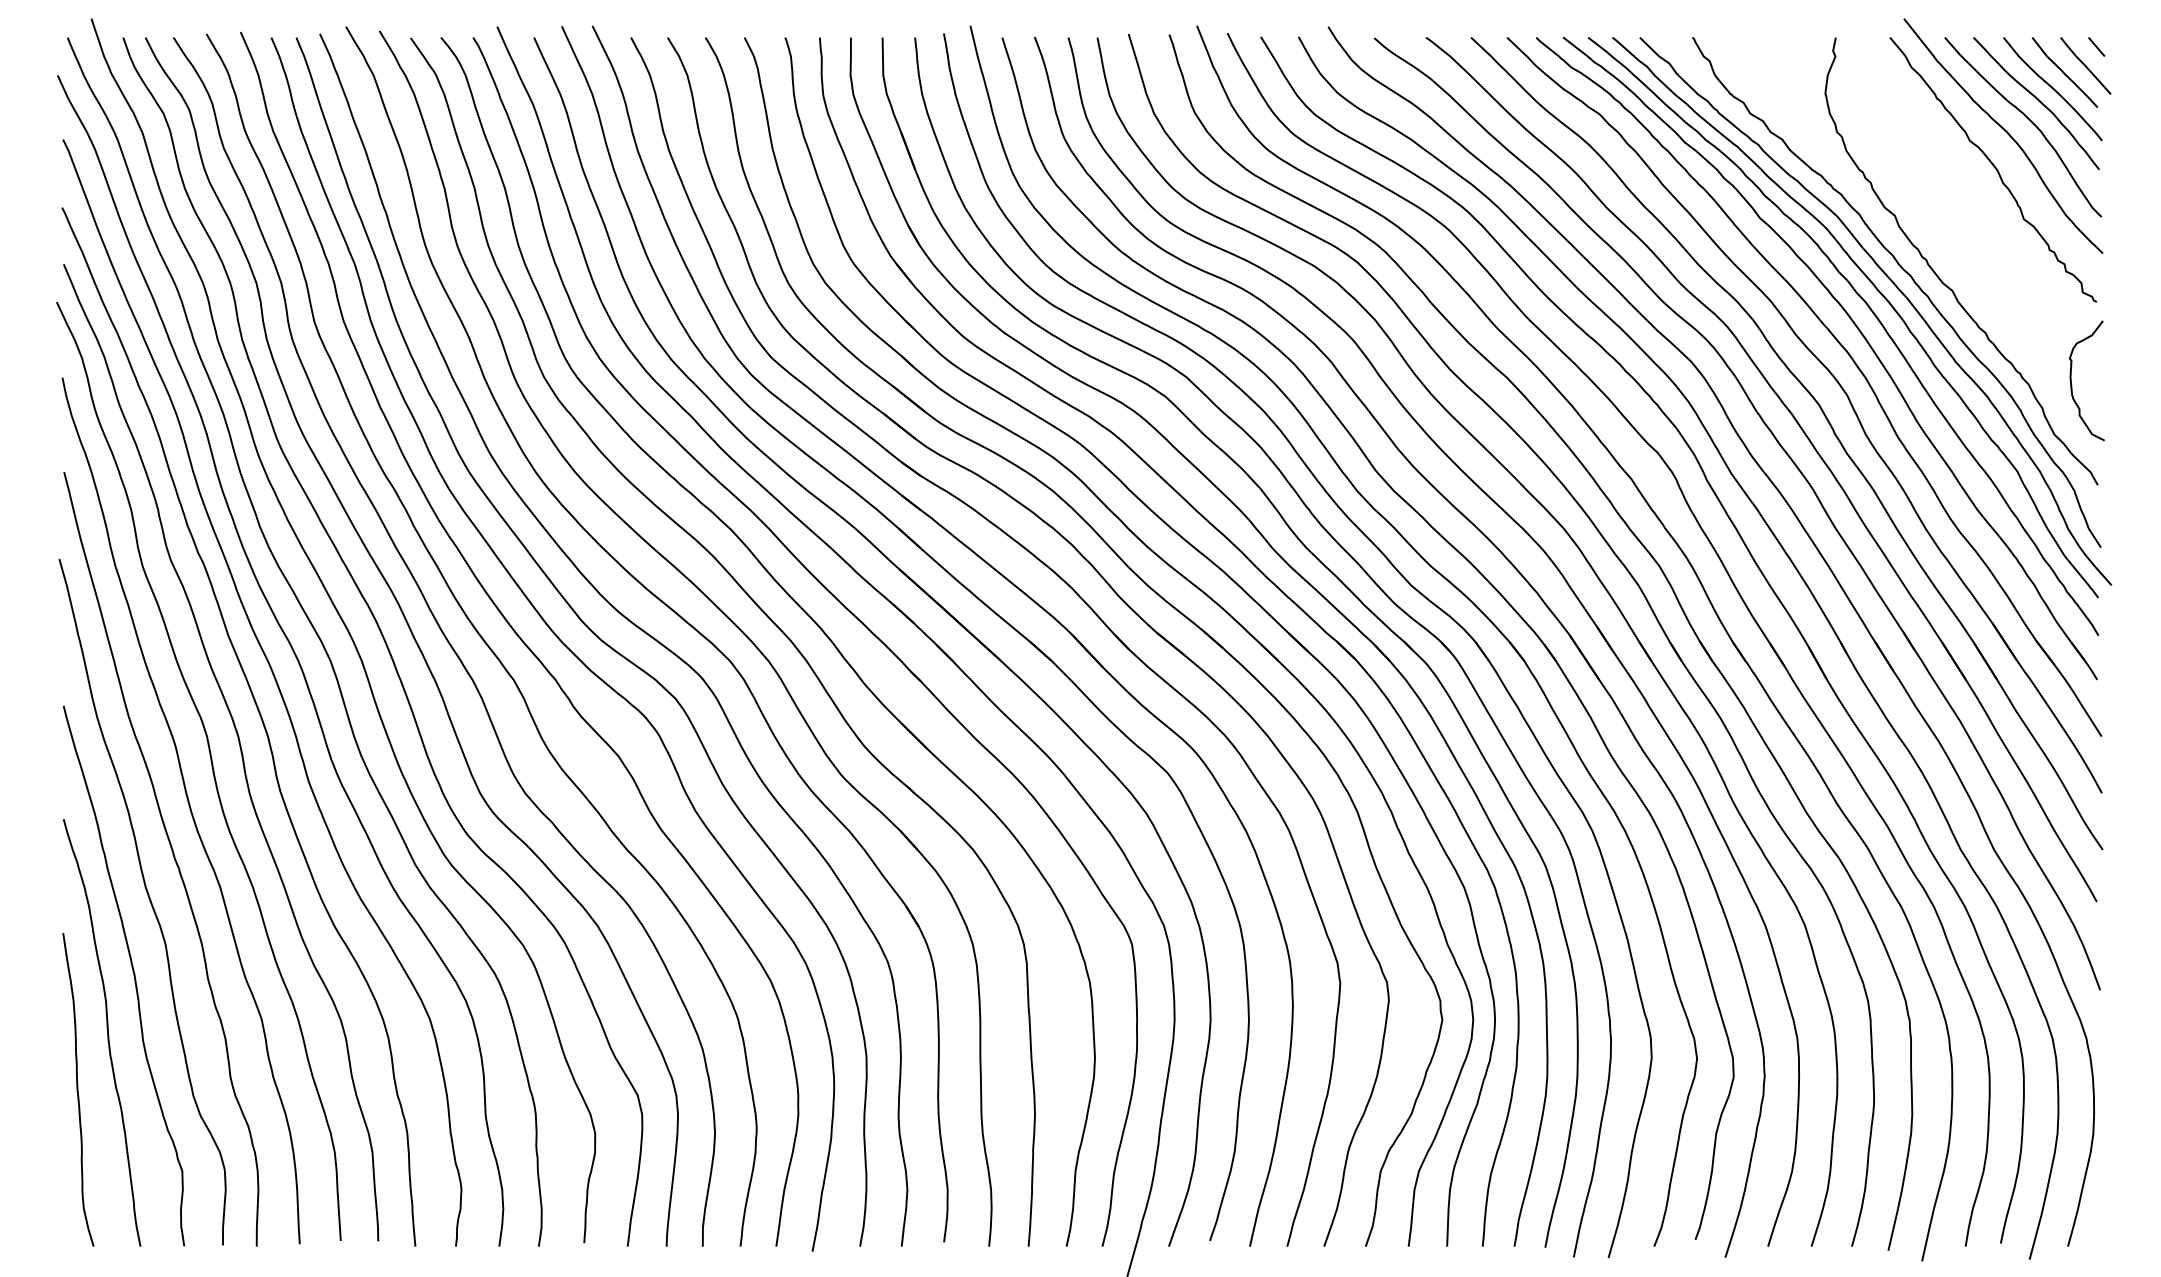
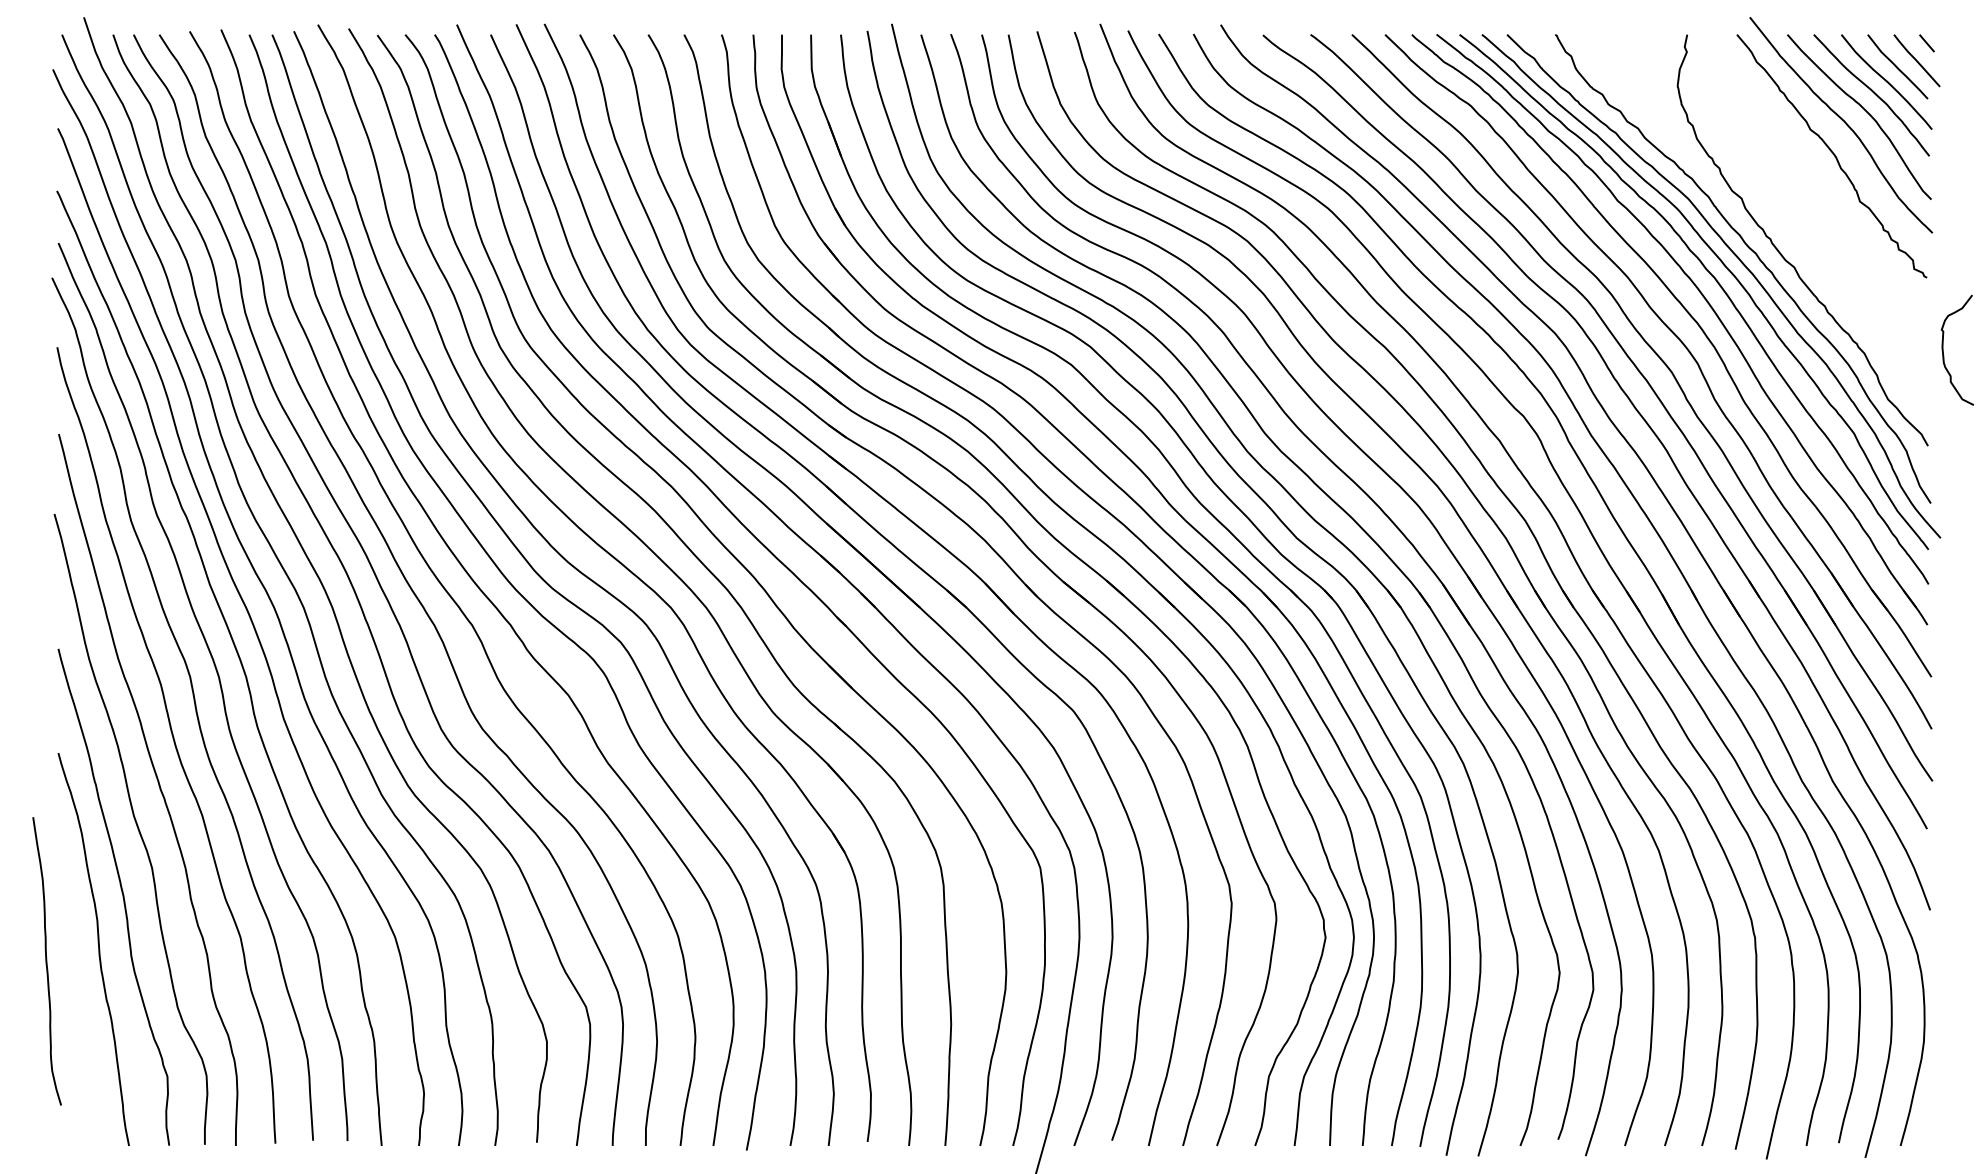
curve: (2072, 385) -> (1944, 354), moved
curve: (78, 1089) -> (47, 961), moved

